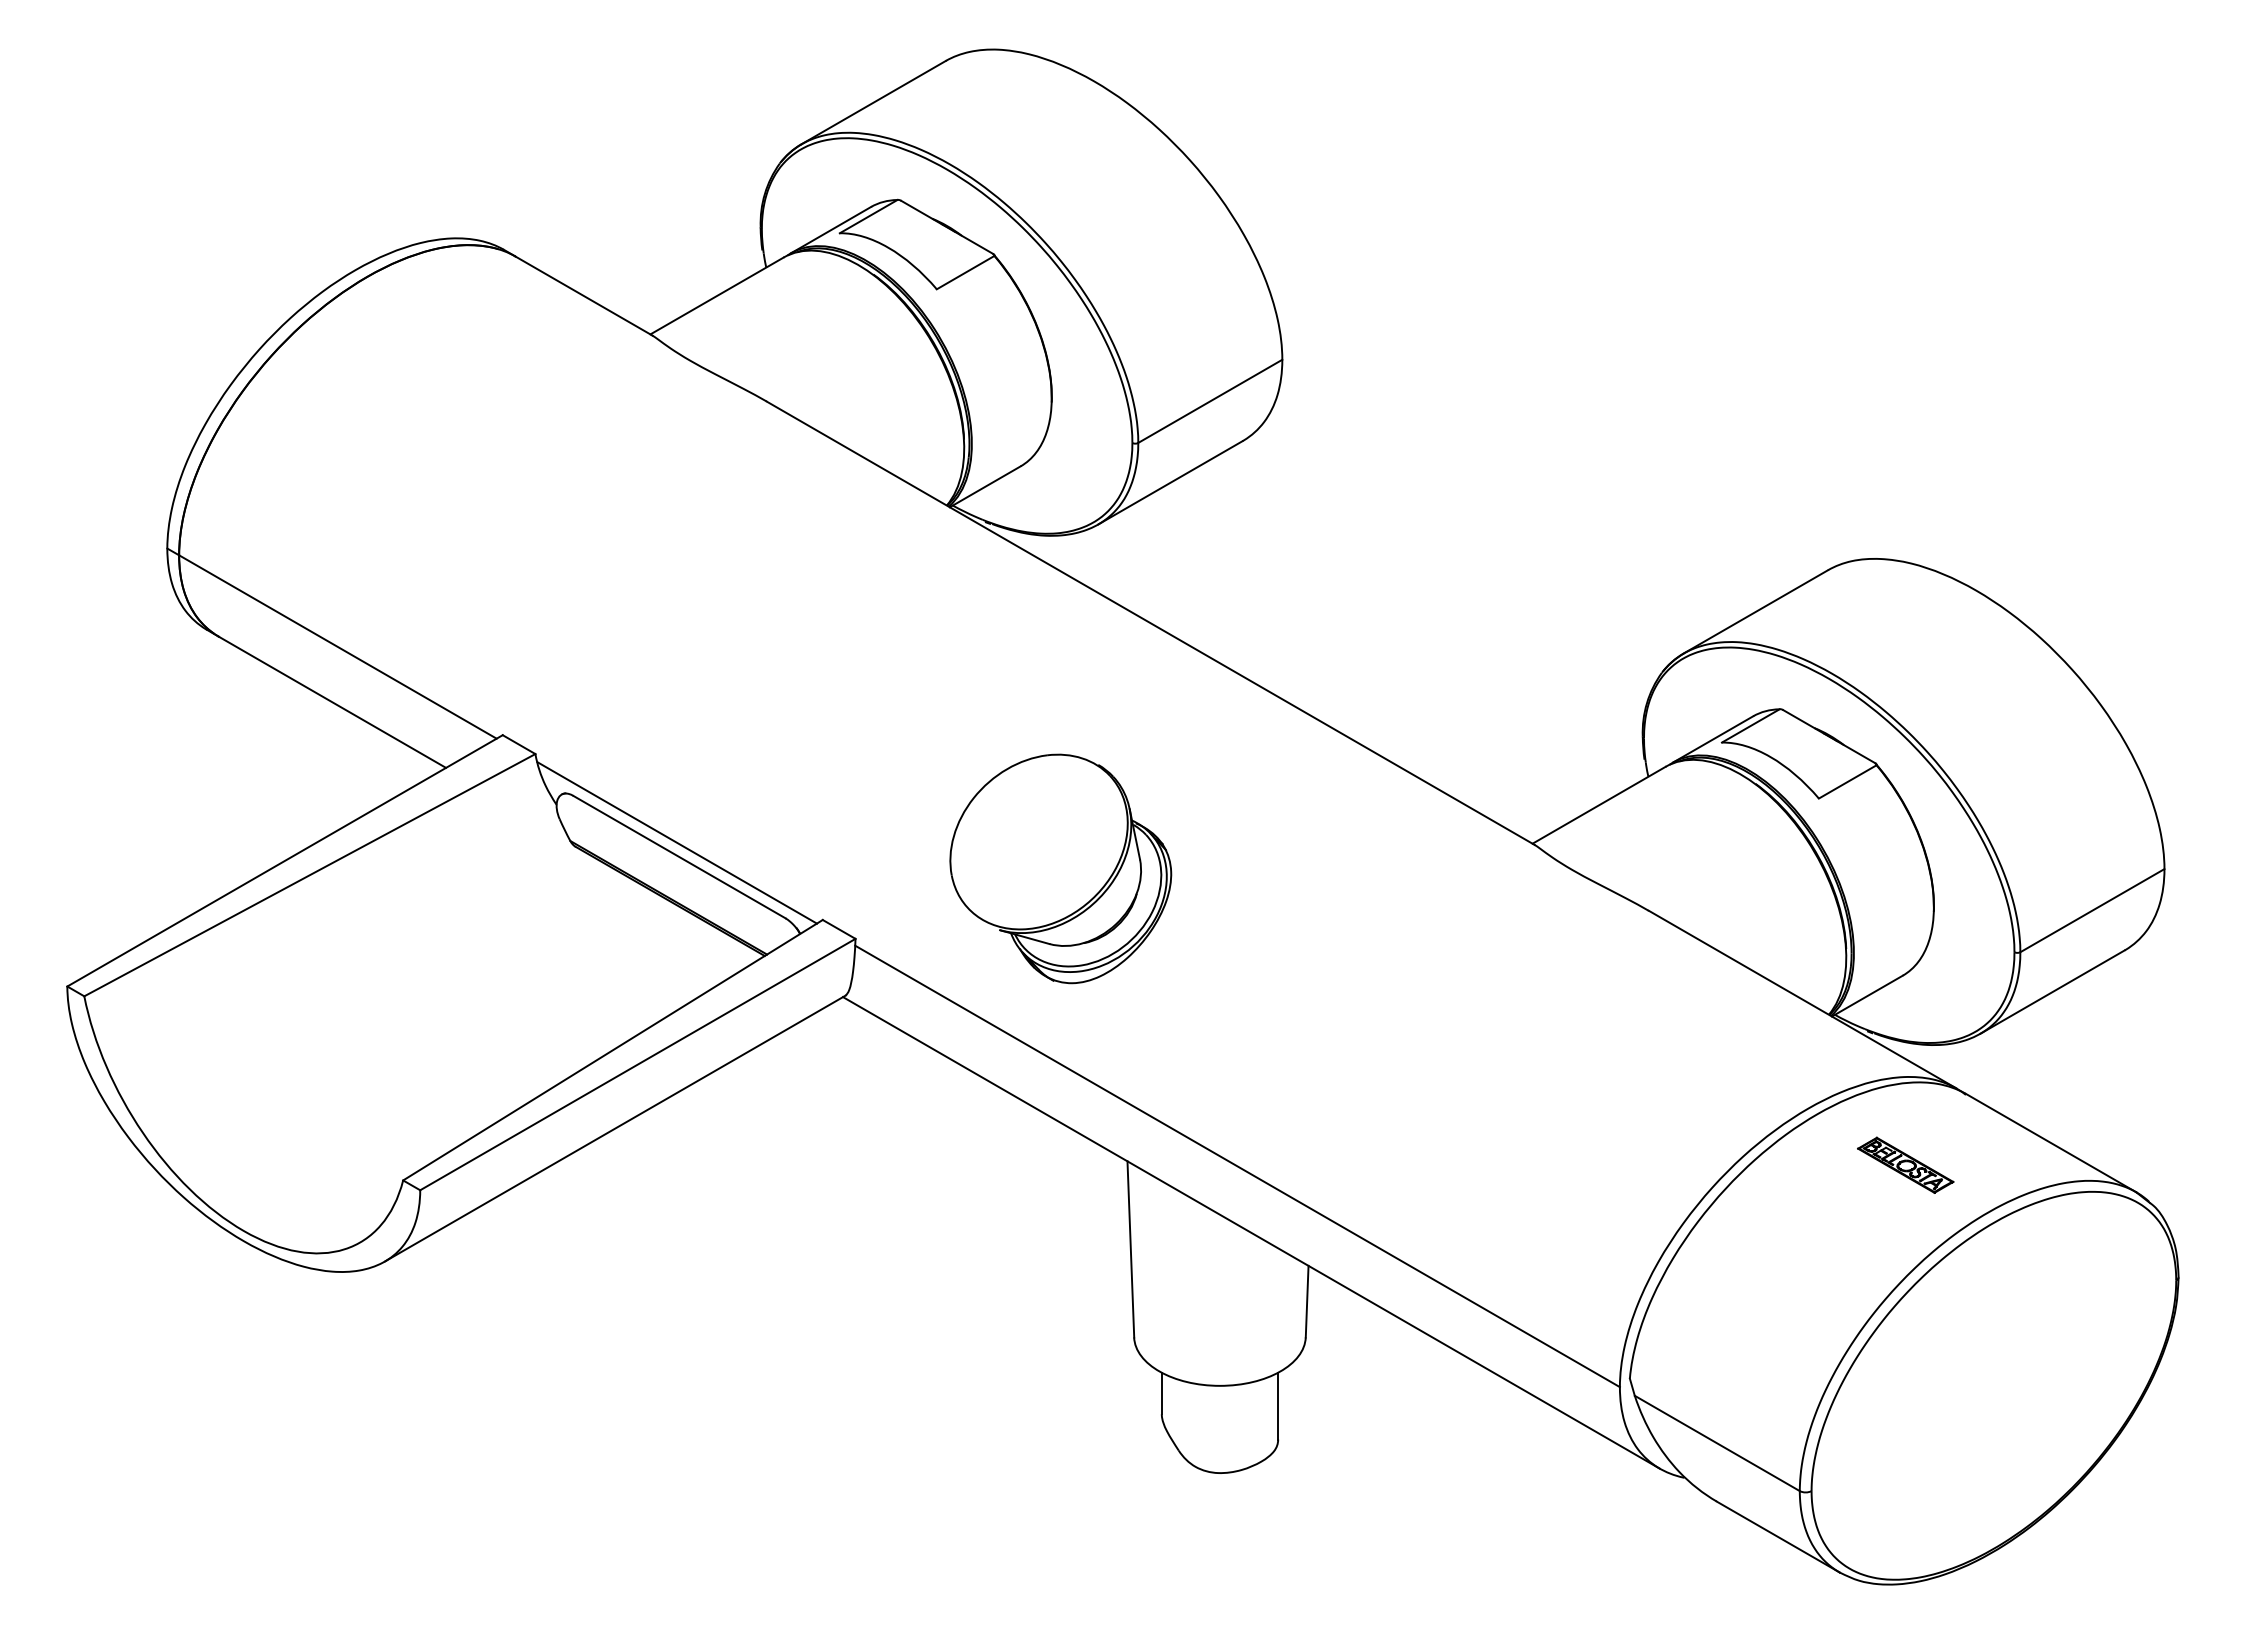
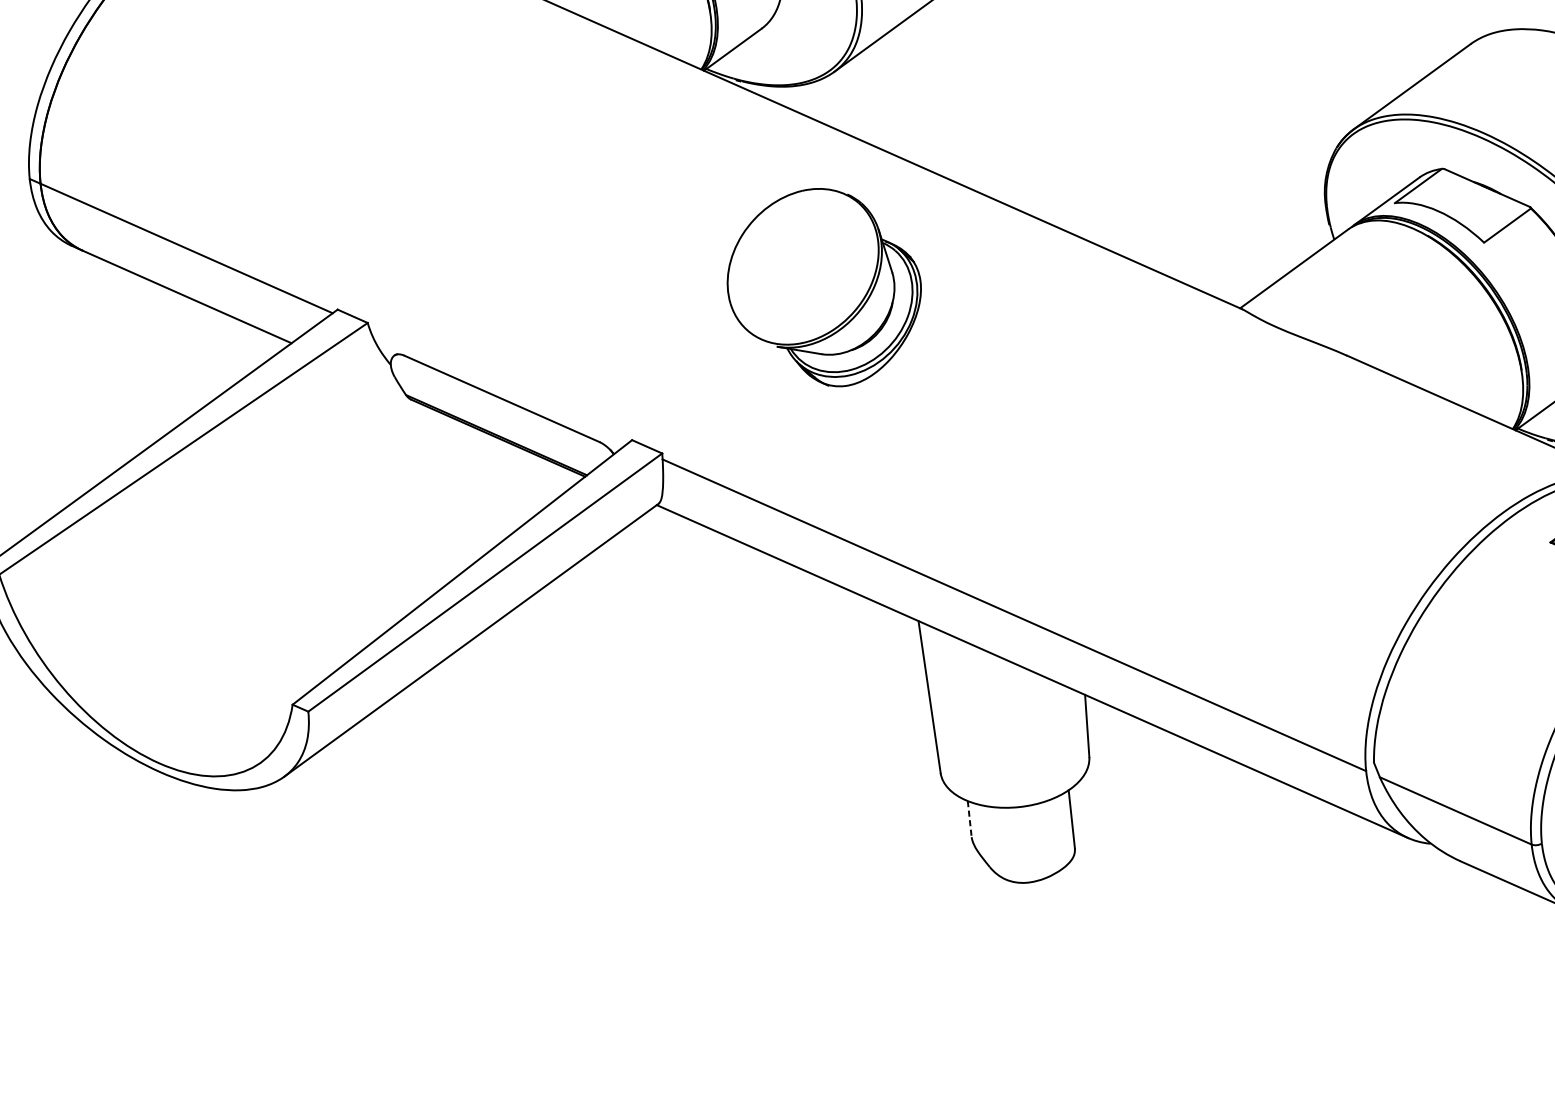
line: (677, 842) -> (499, 386), removed
part: (1060, 868) -> (824, 287), moved
line: (1161, 1393) -> (969, 819), solid -> dashed

